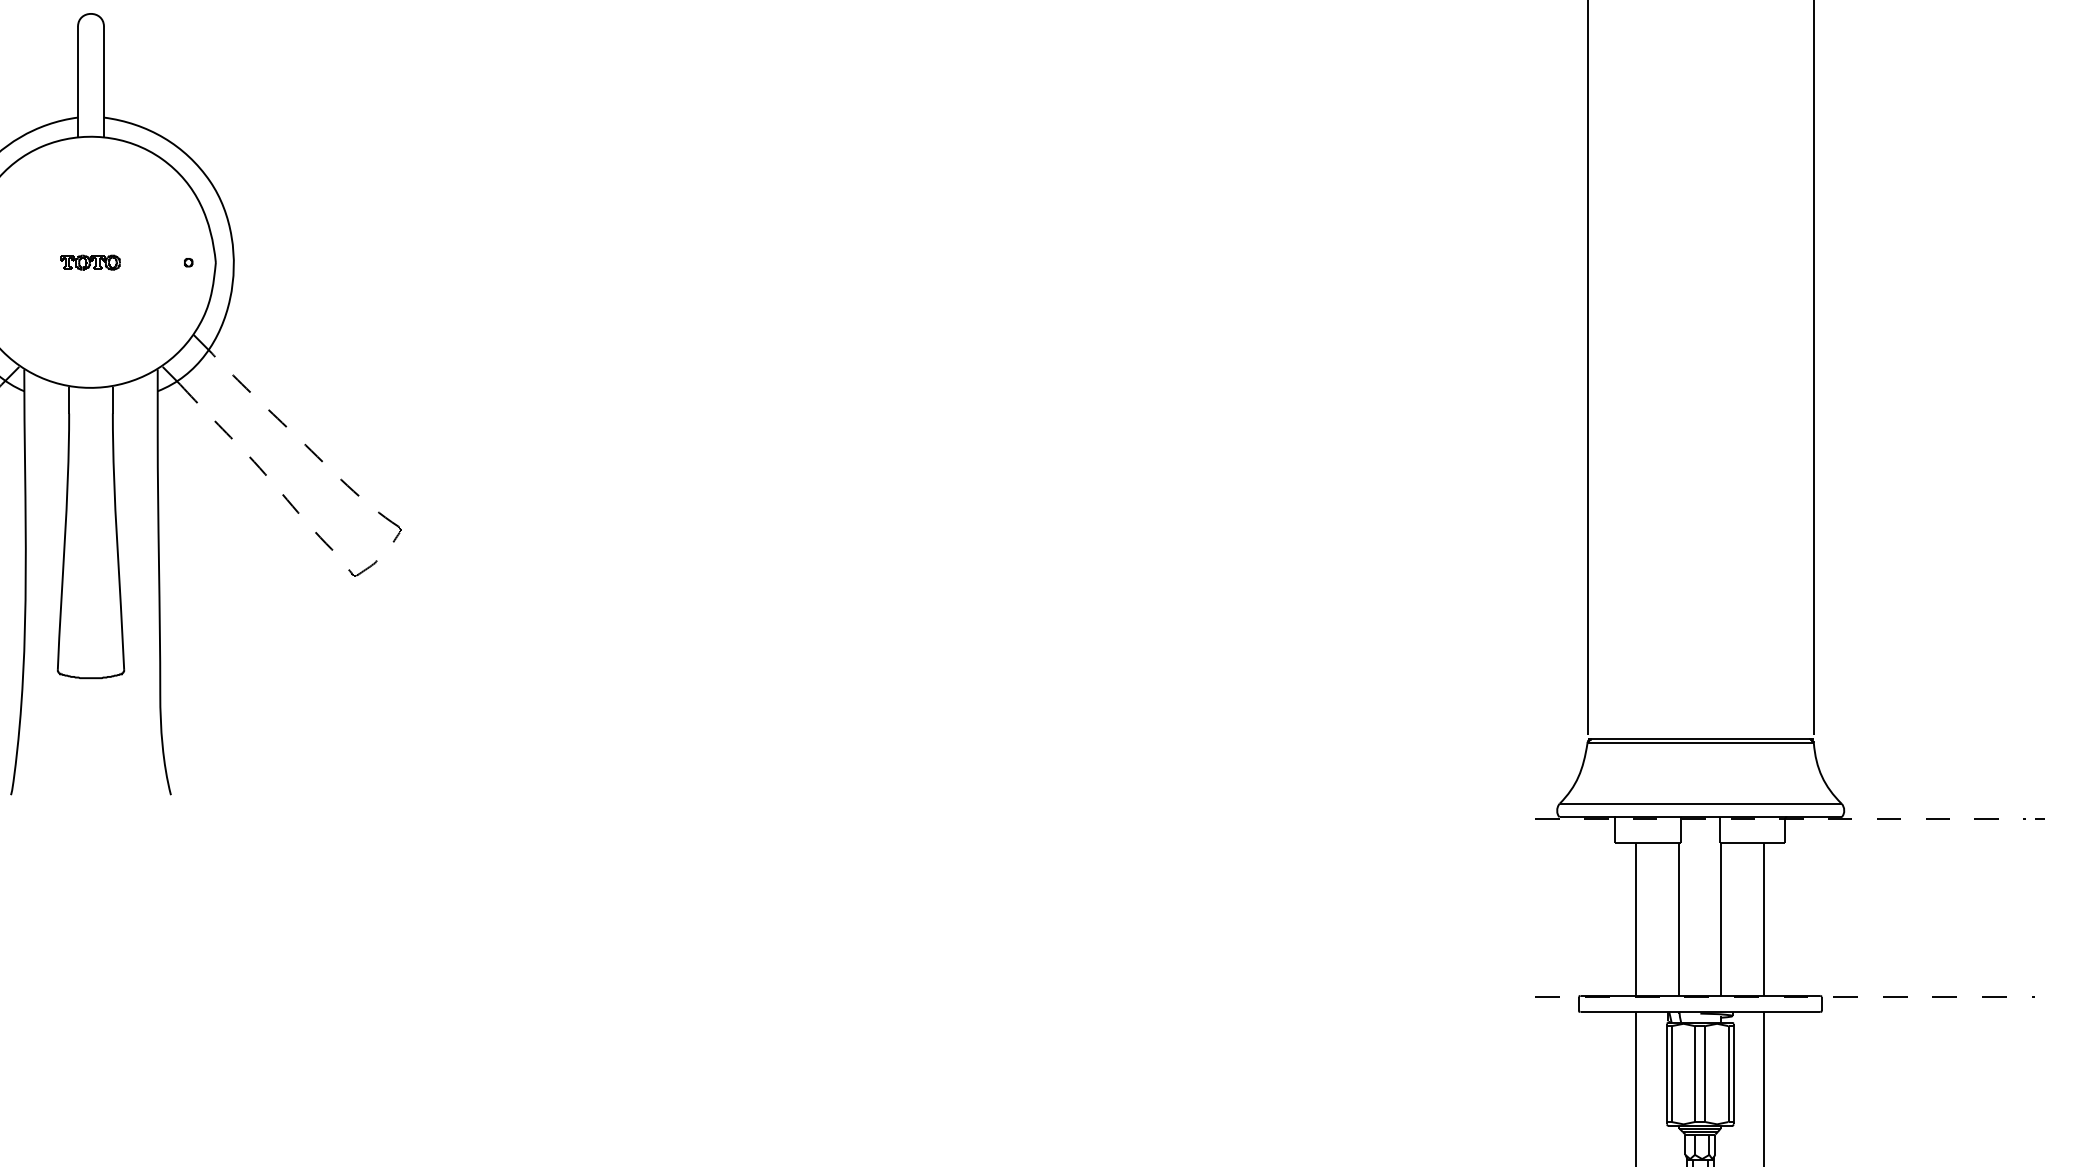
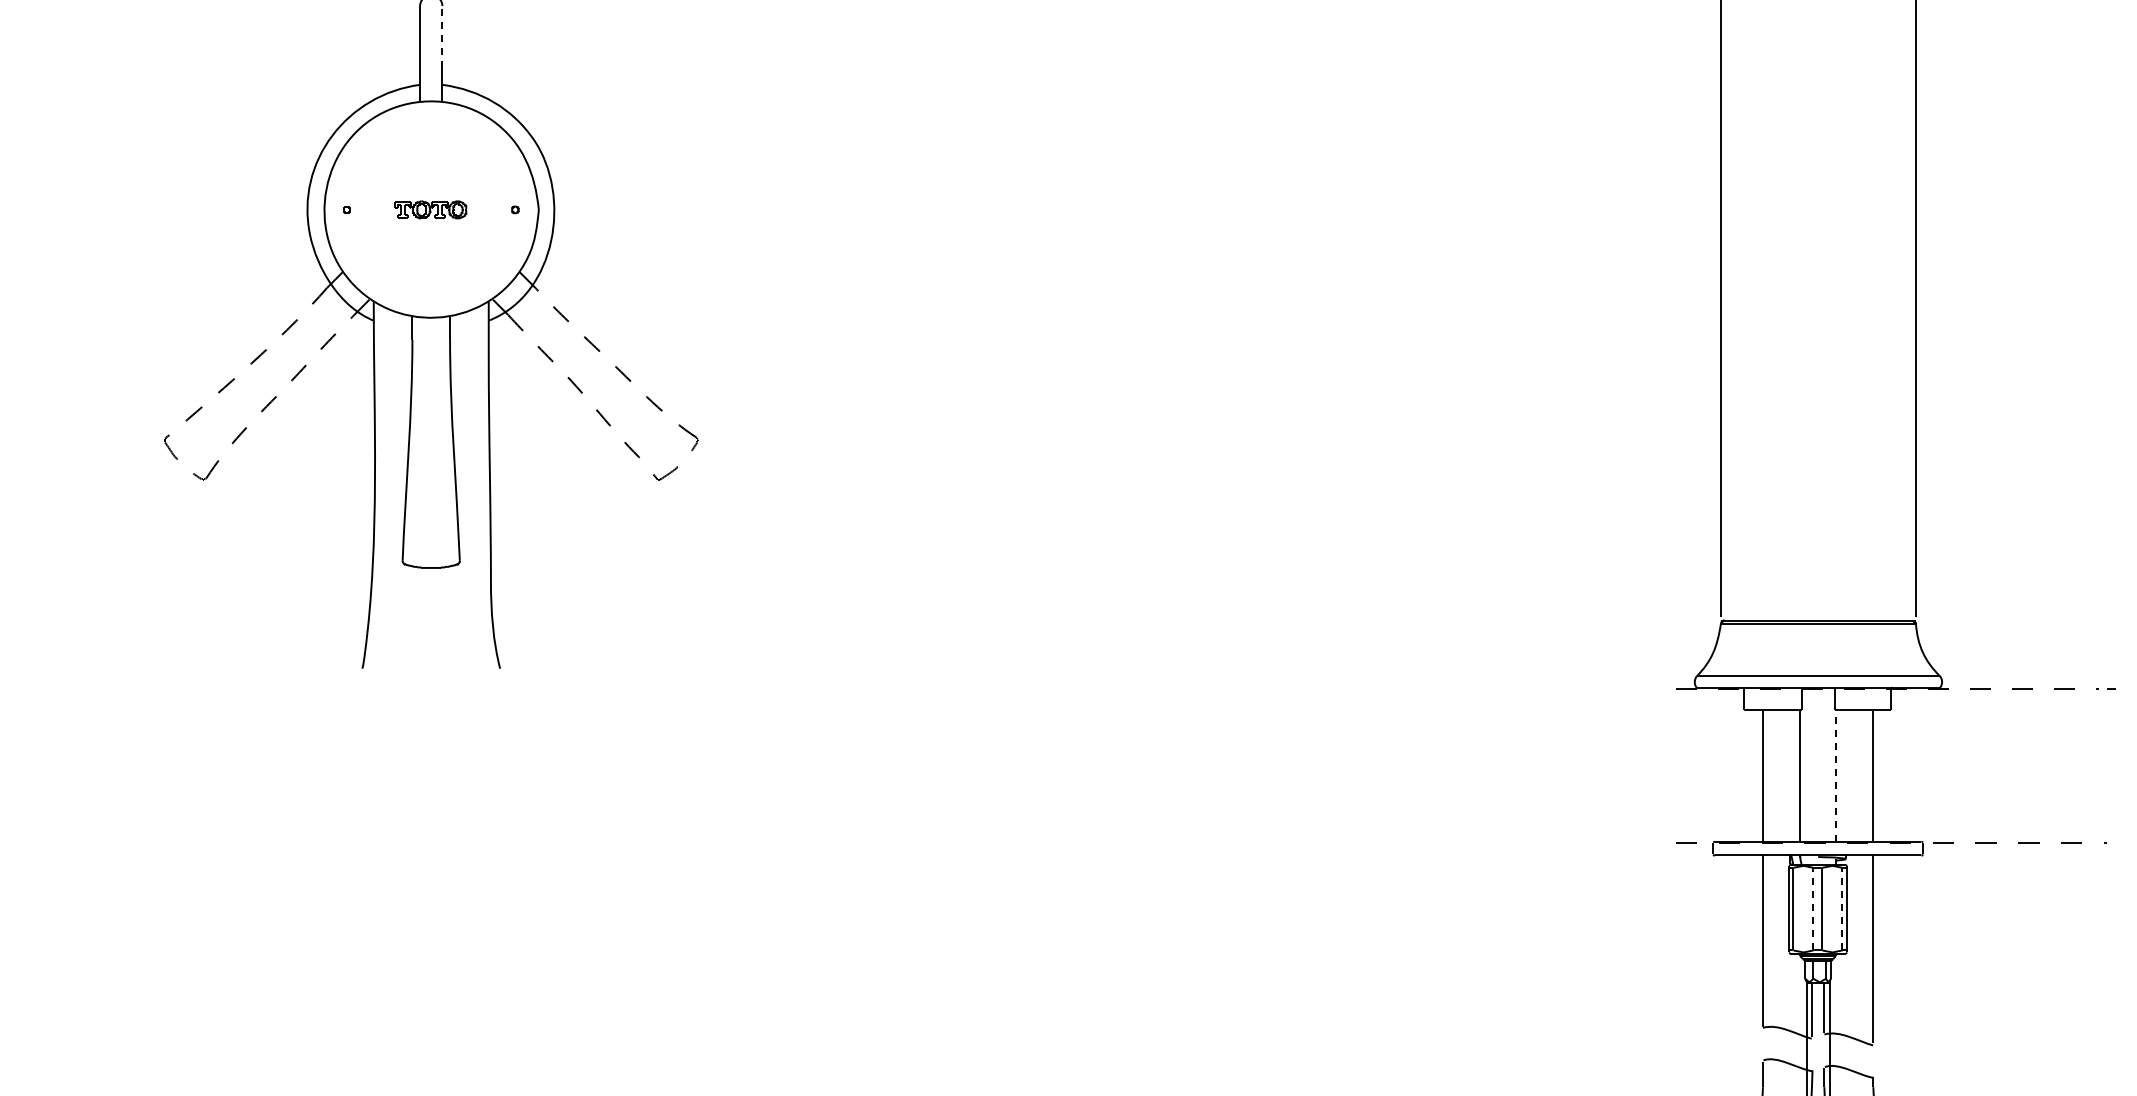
line: (104, 61) -> (442, 36), solid -> dashed
part: (90, 262) -> (430, 209), size x1.4
line: (1720, 919) -> (1835, 775), solid -> dashed
line: (1694, 1073) -> (1813, 908), solid -> dashed
line: (1728, 1073) -> (1842, 908), solid -> dashed

